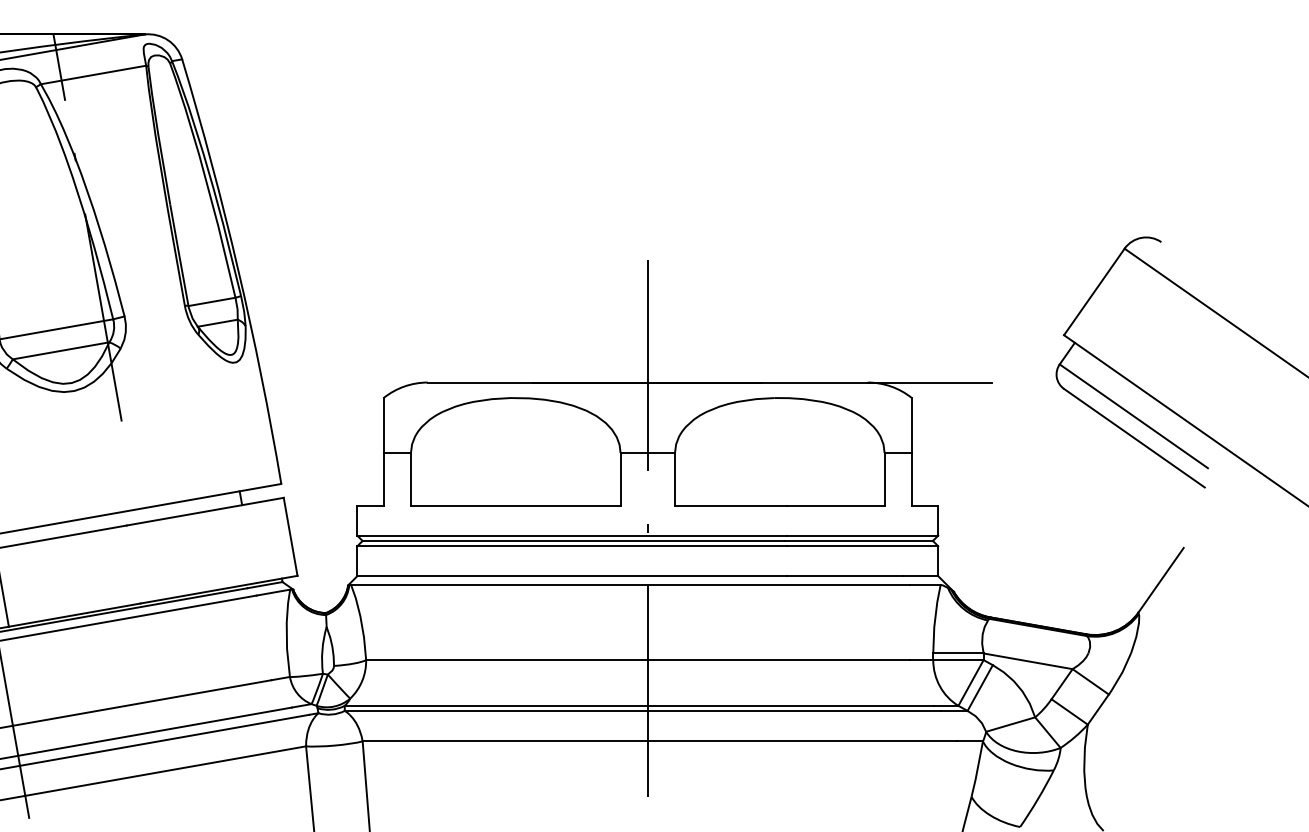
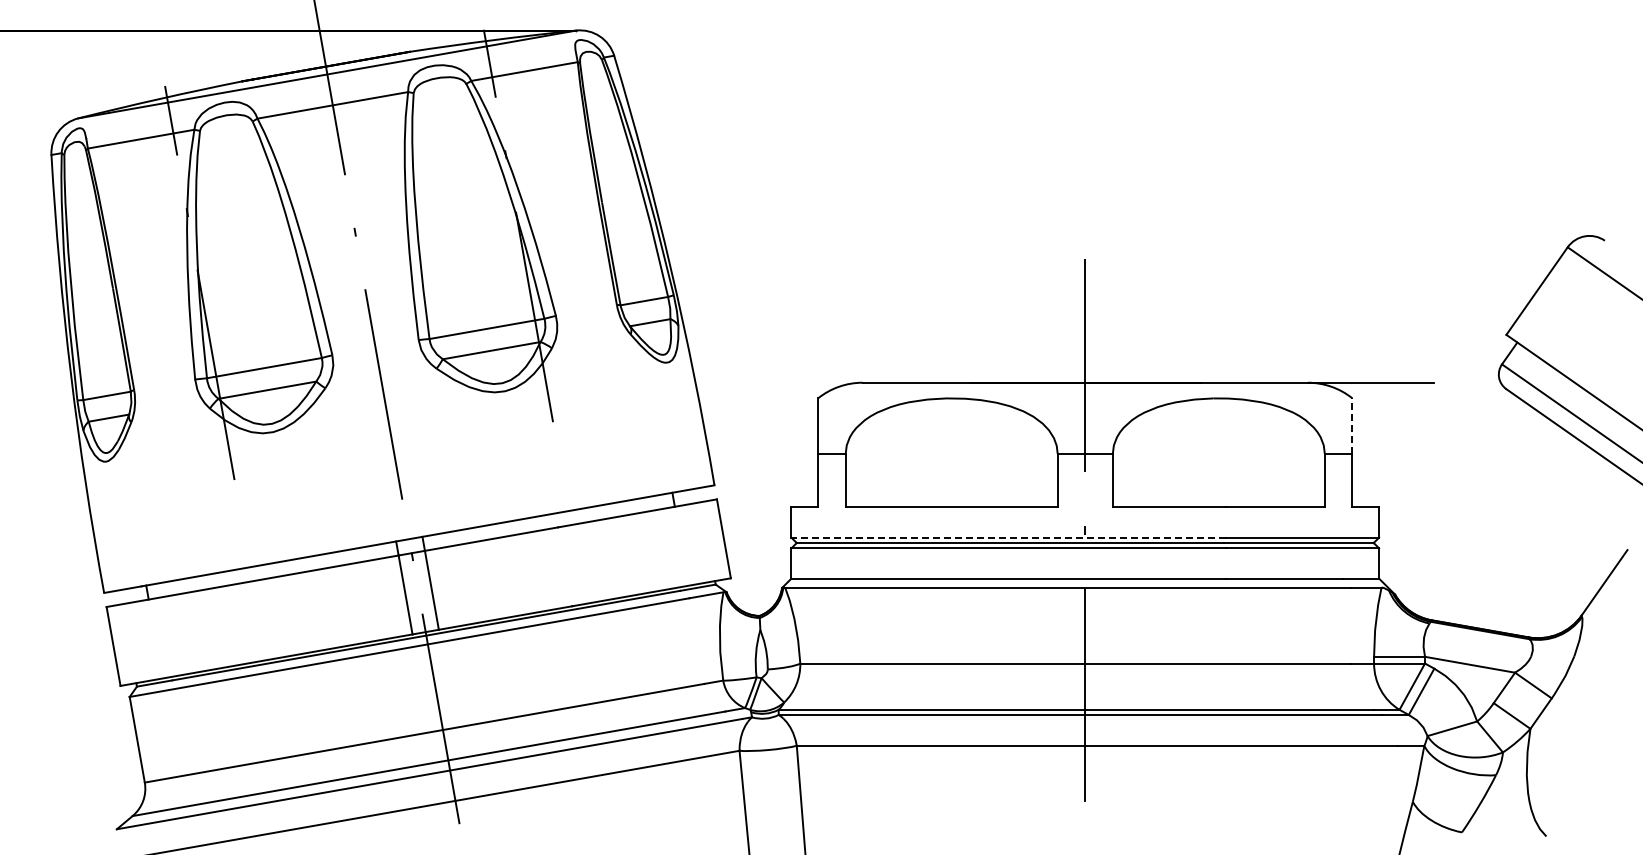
line: (911, 425) -> (1352, 426), solid -> dashed
line: (571, 535) -> (1008, 537), solid -> dashed

